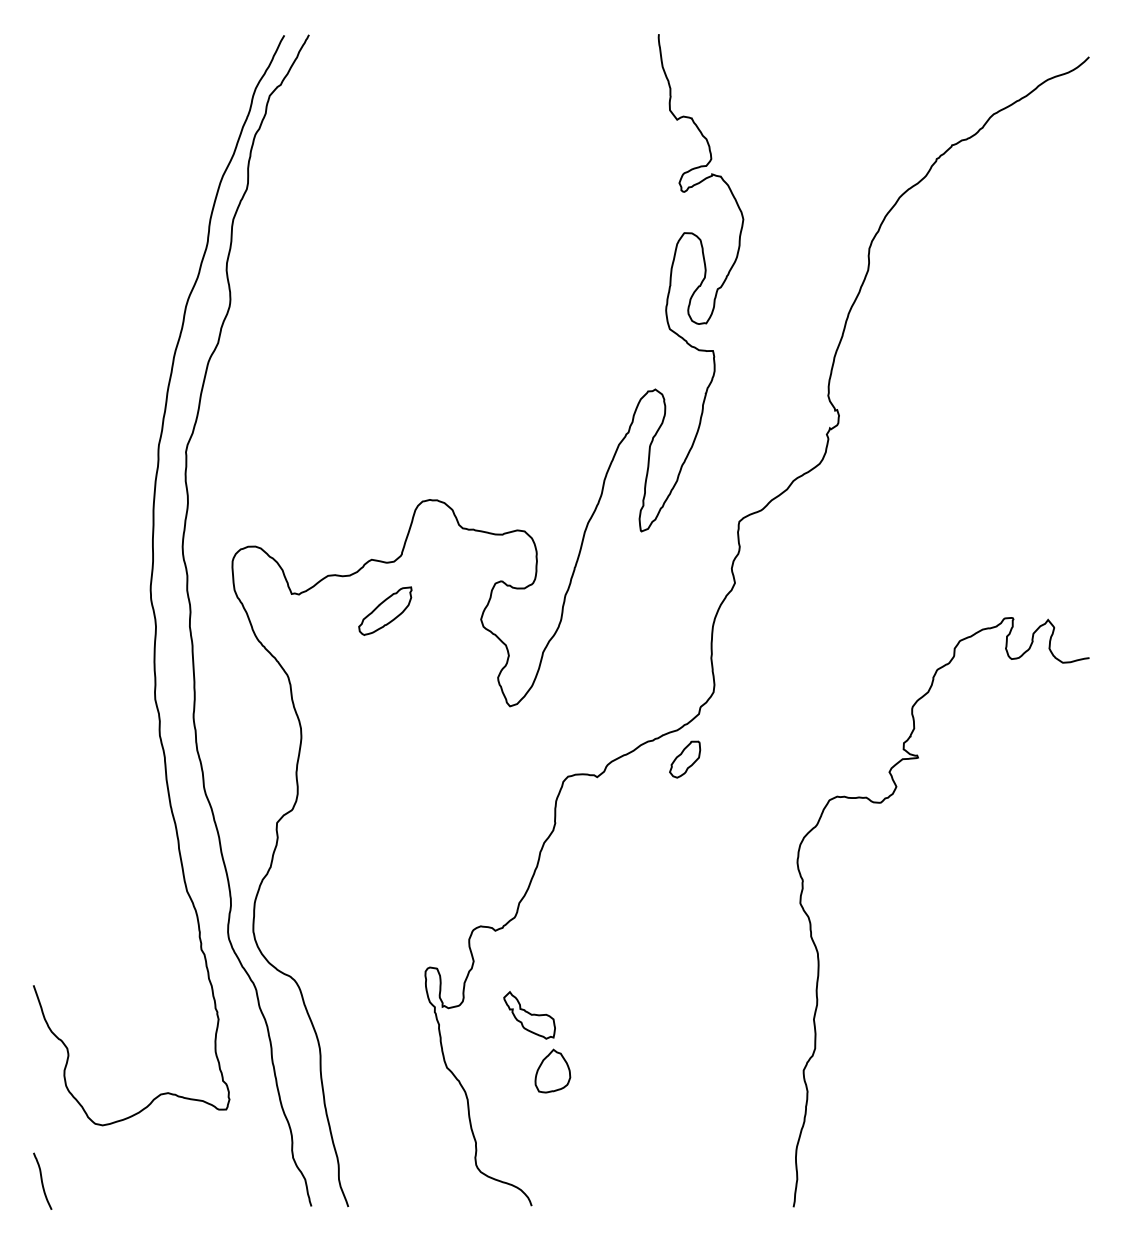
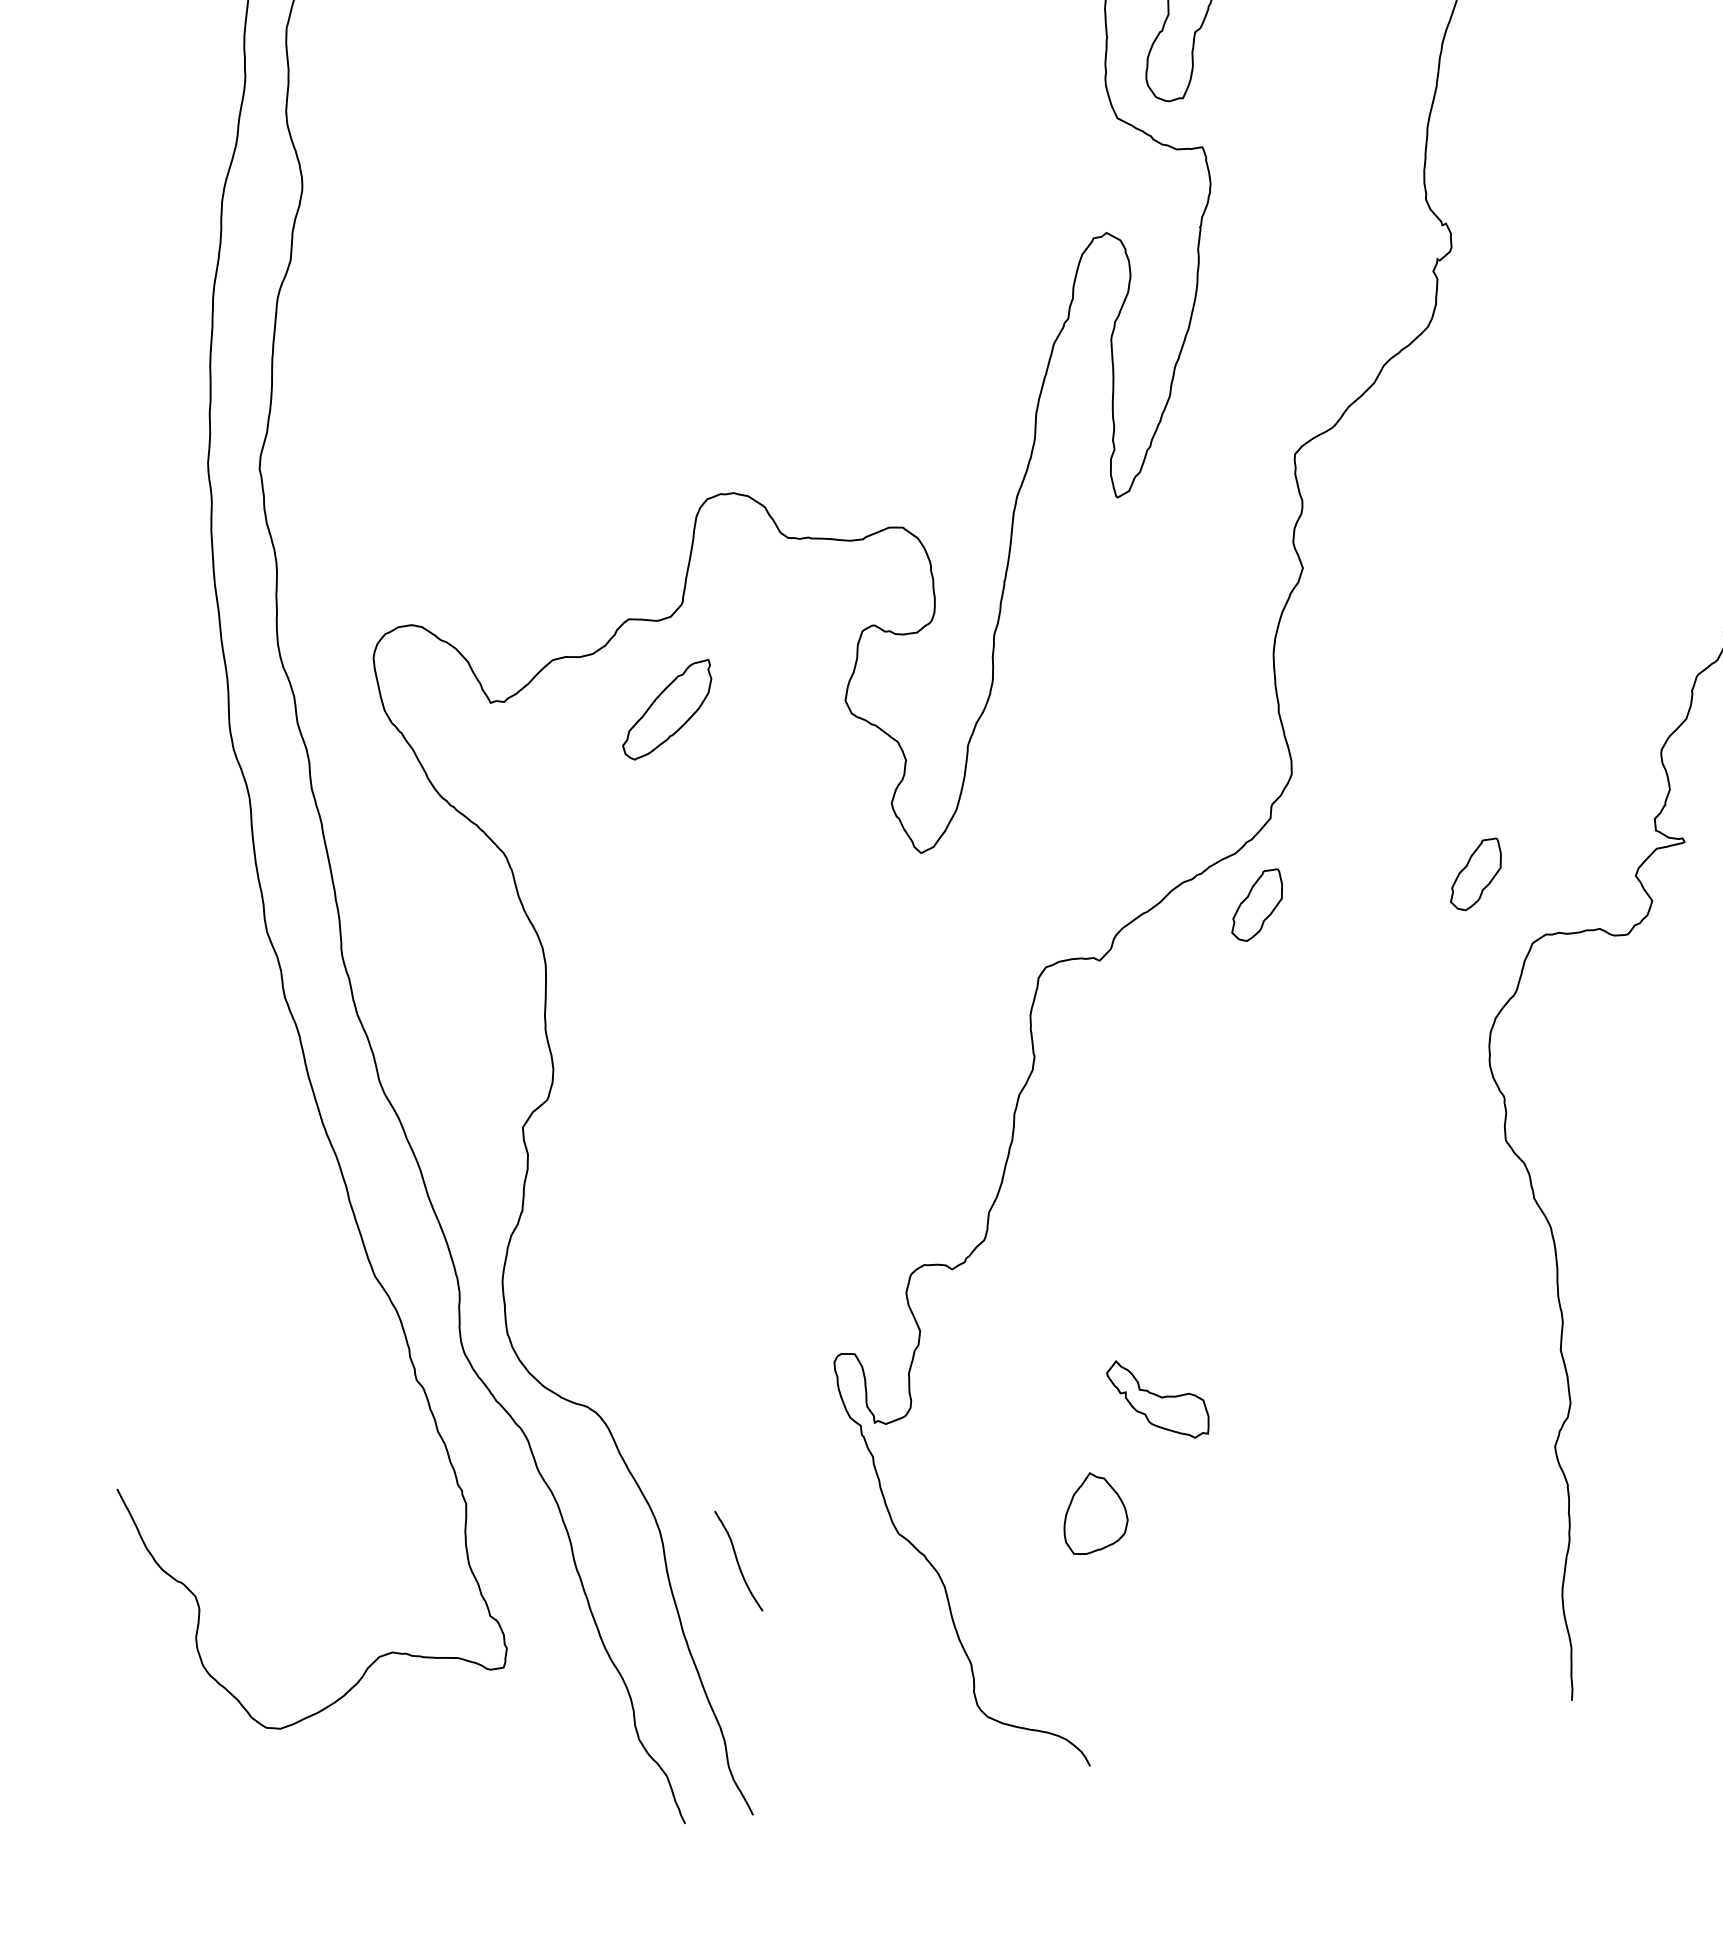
part: (804, 759) -> (1476, 874), added
part: (529, 1015) -> (1158, 1399), moved
curve: (42, 1180) -> (738, 1559), moved

